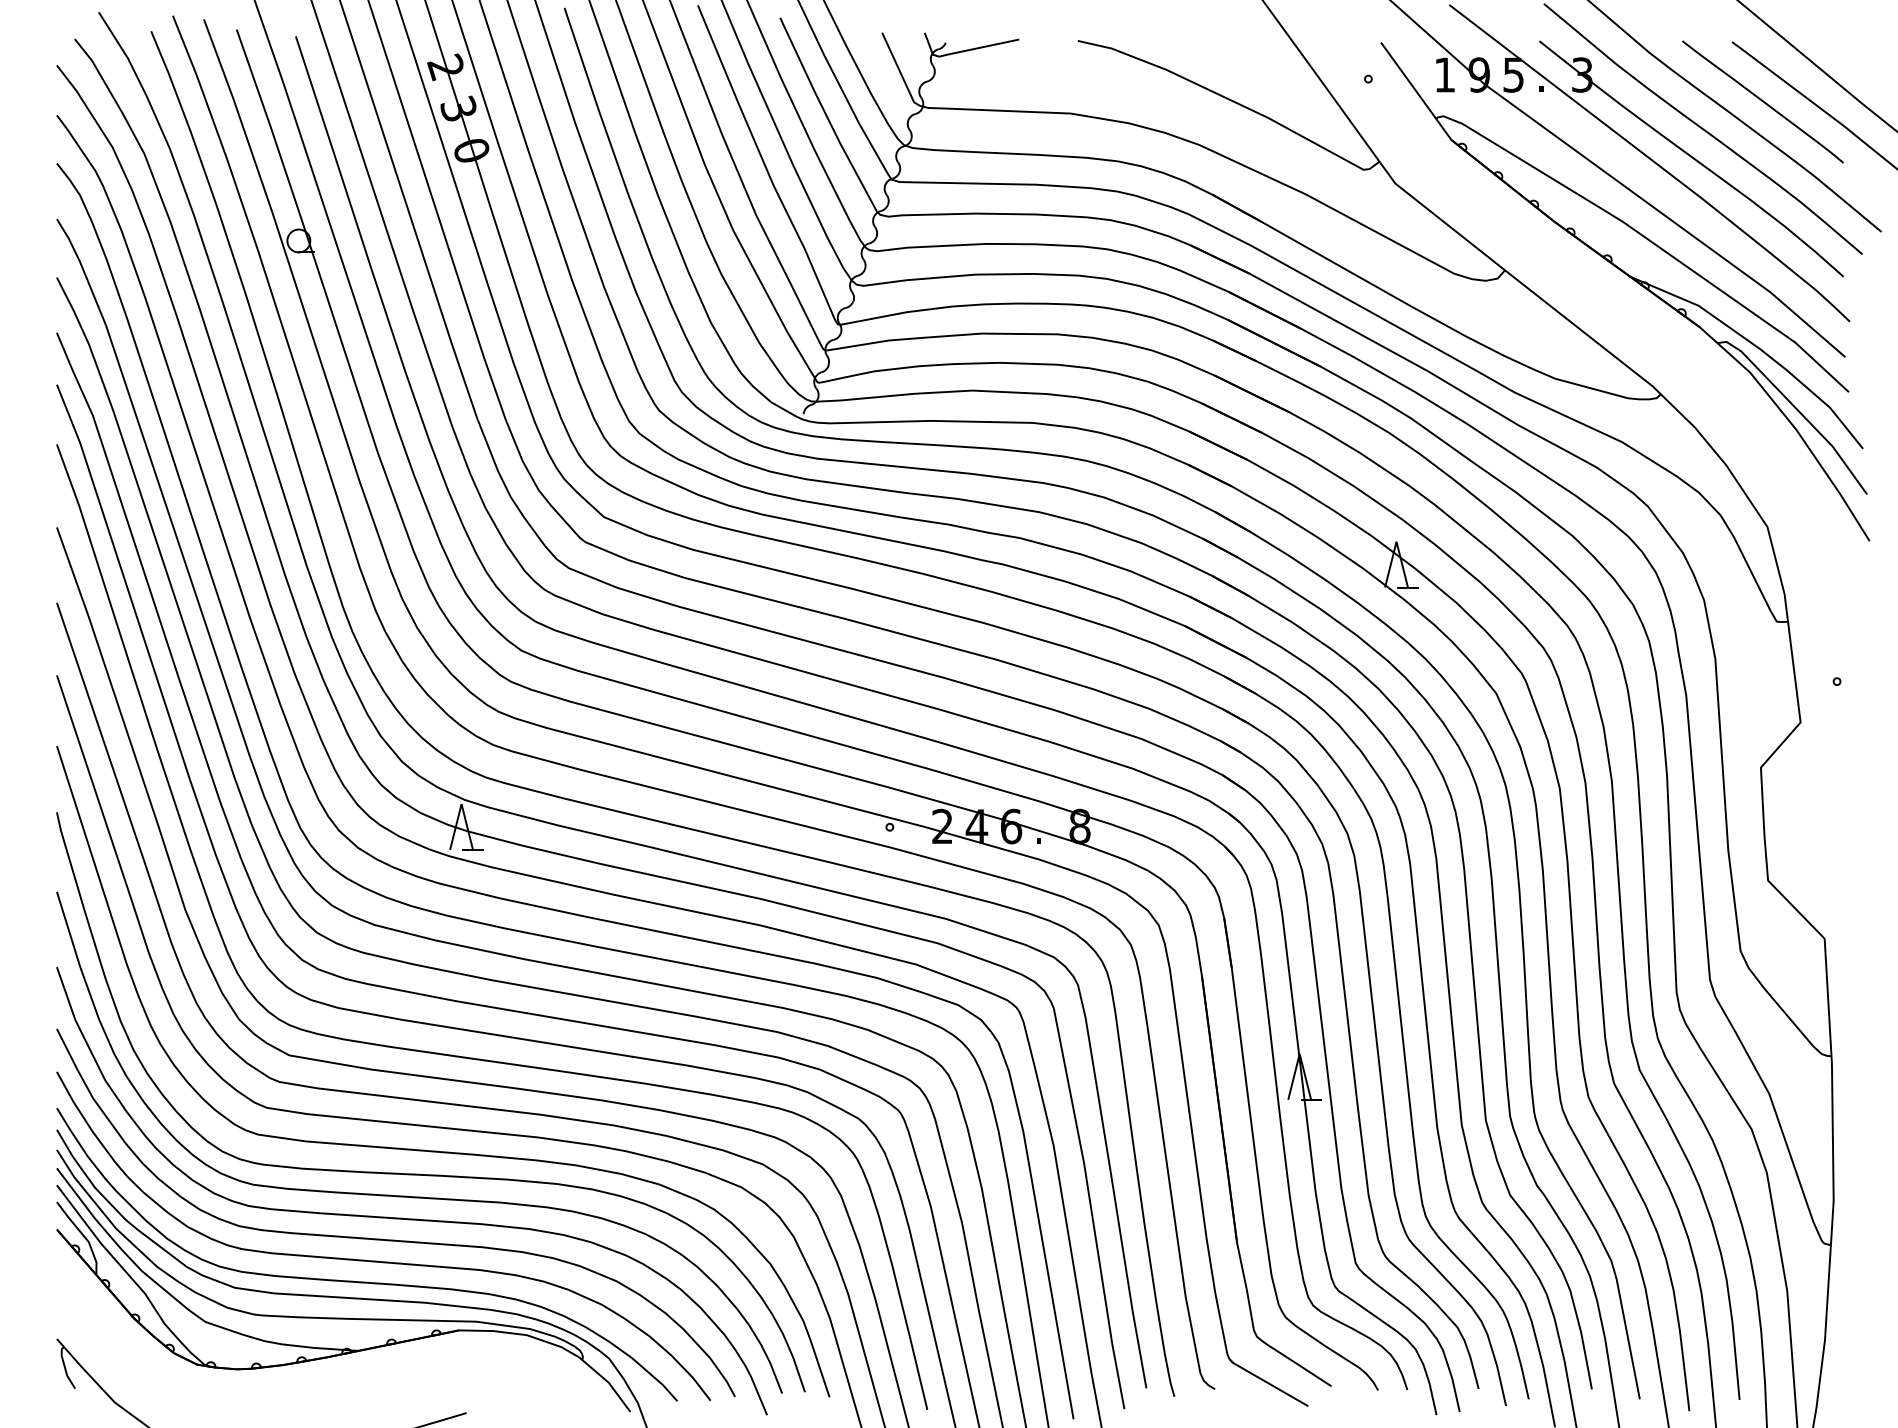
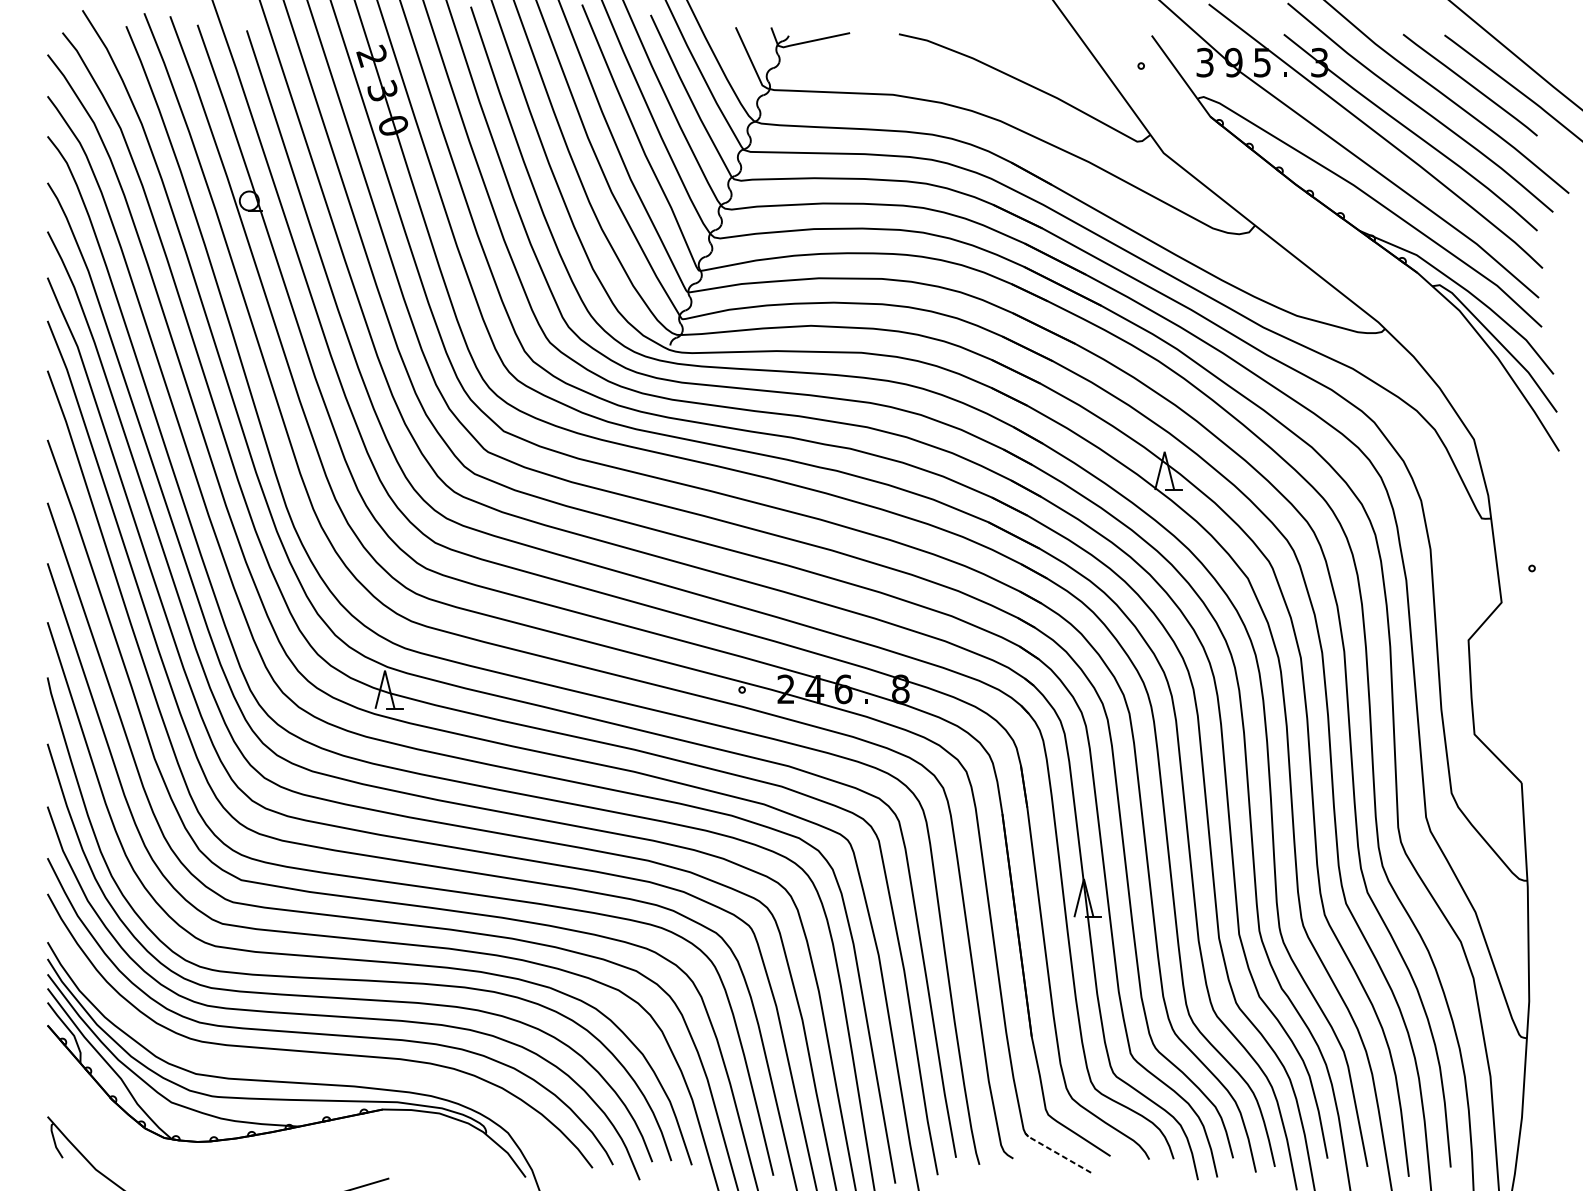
text: (1444, 74) -> (1204, 62), 1 -> 3
curve: (366, 1281) -> (305, 1068), removed
line: (1267, 1382) -> (1057, 1152), solid -> dashed

